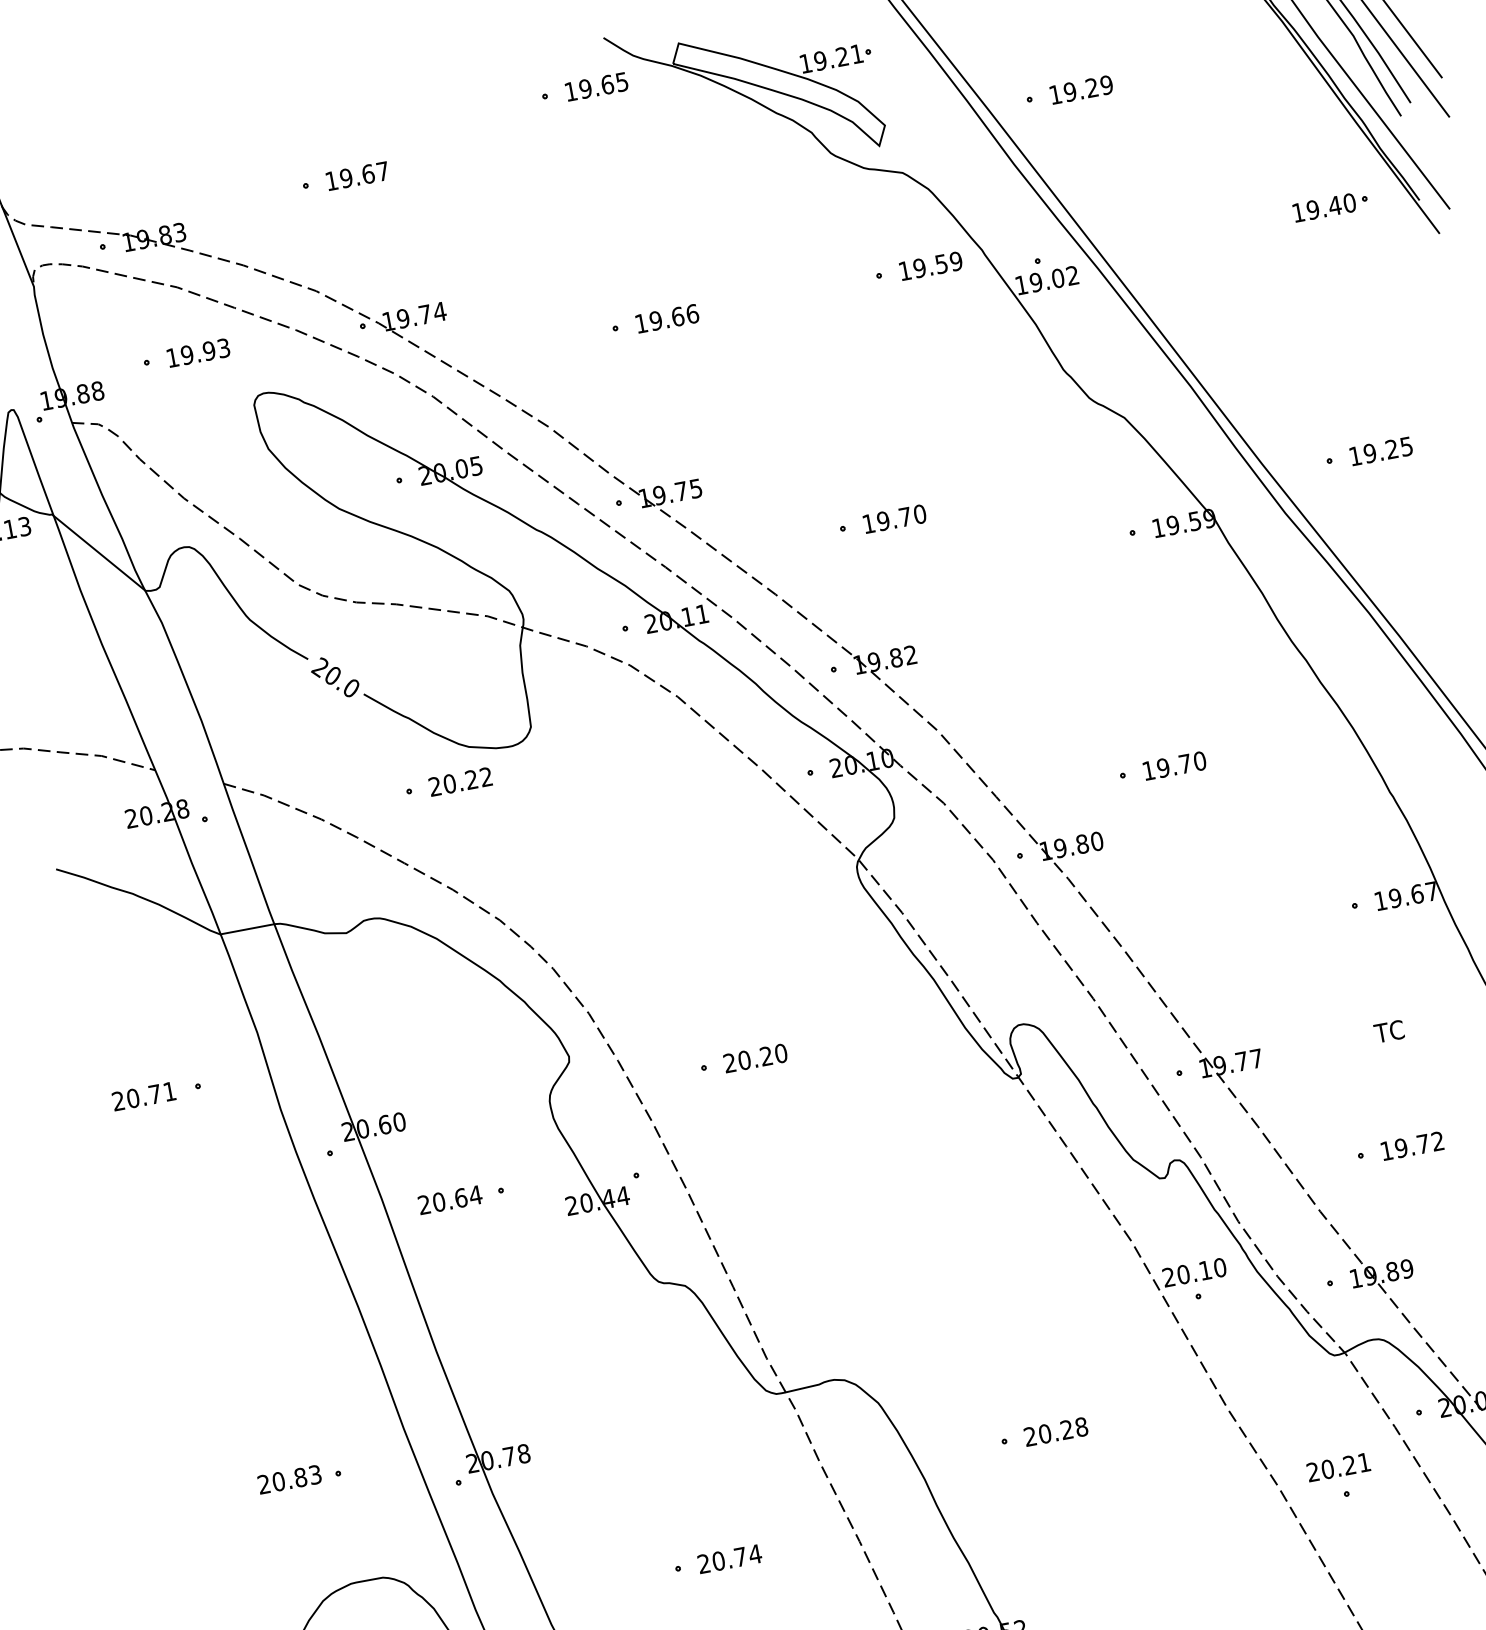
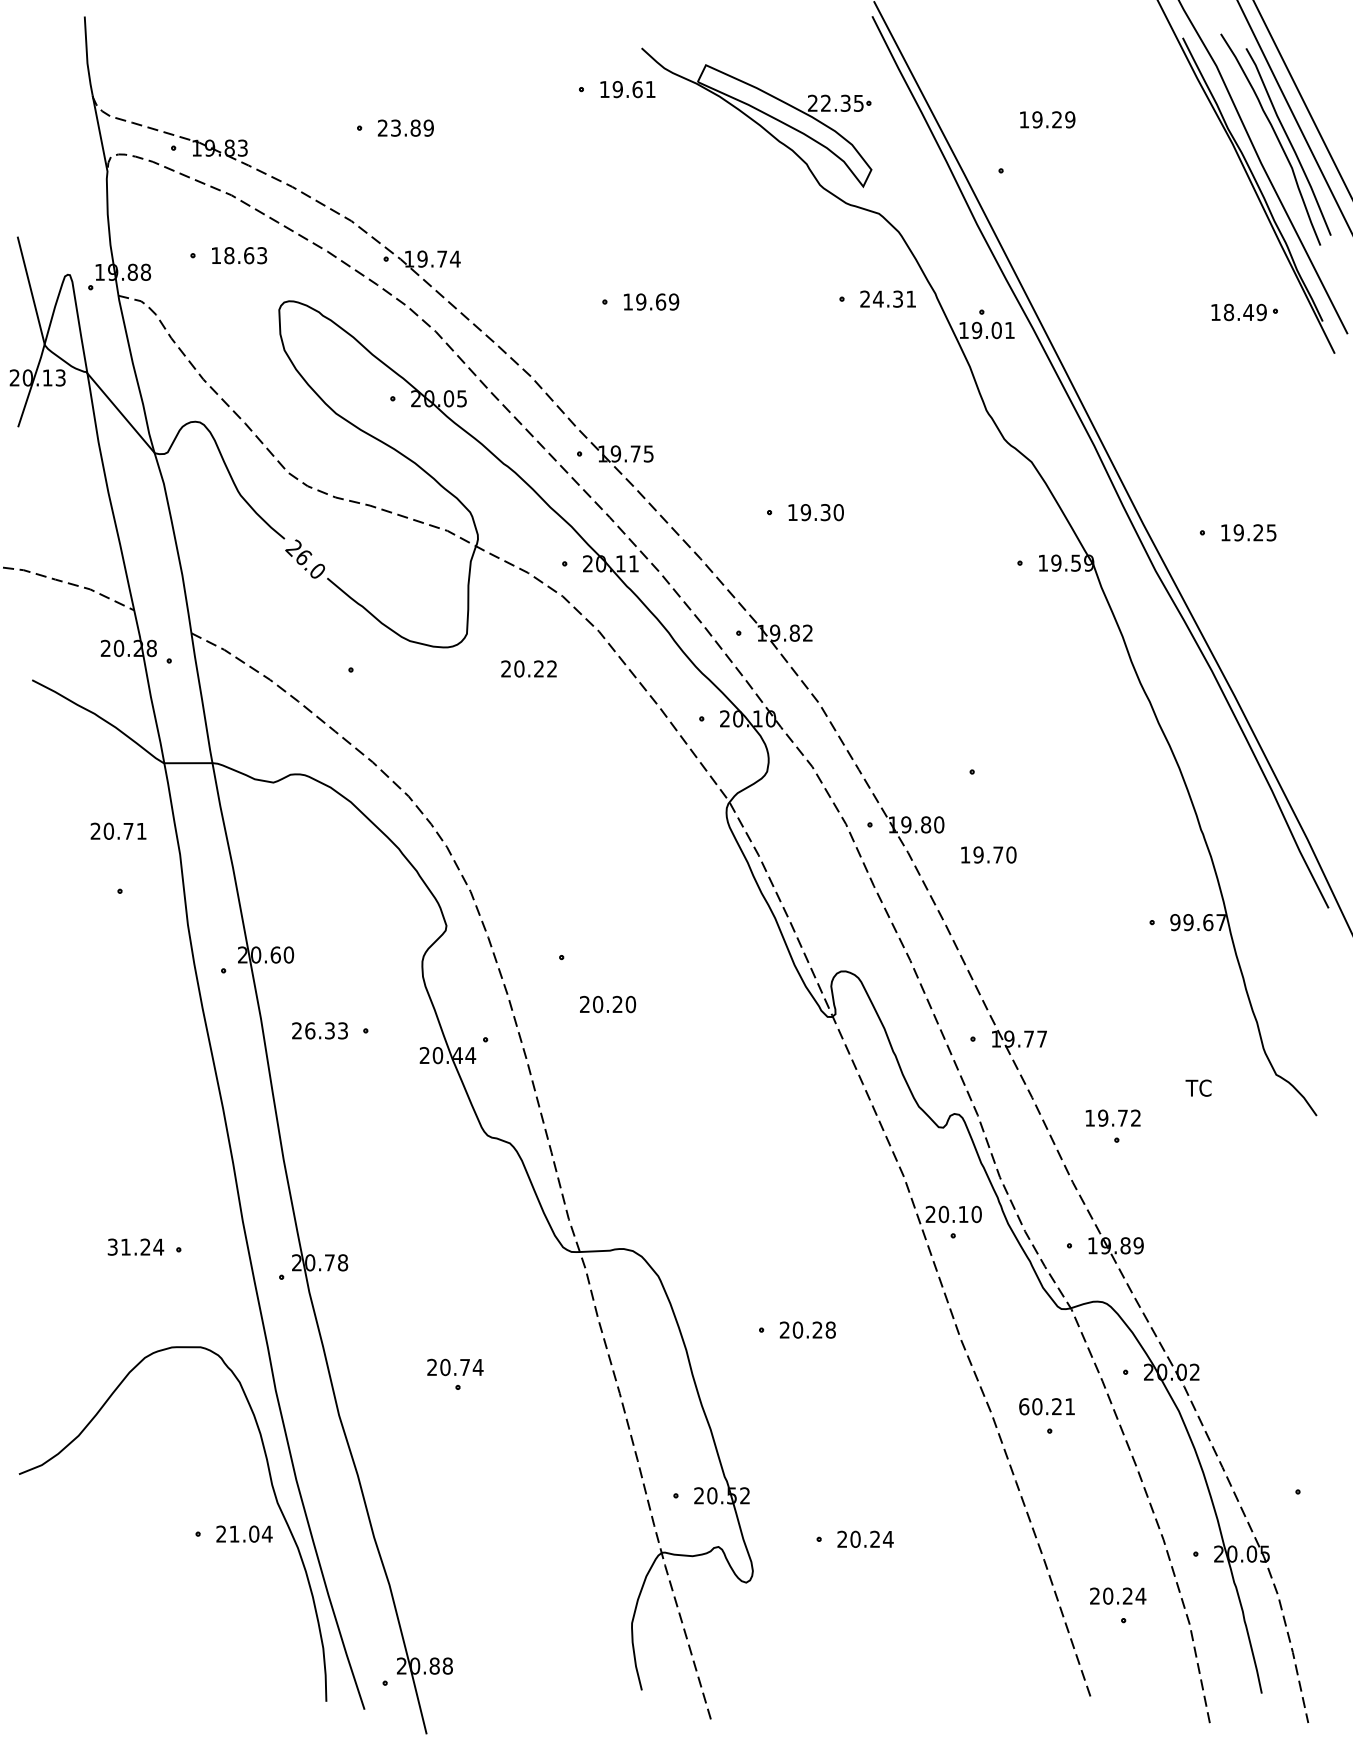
text: (830, 57) -> (835, 102), 19.21 -> 22.35
text: (621, 82) -> (650, 89), 19.65 -> 19.61
text: (1081, 89) -> (1047, 119), moved
text: (356, 175) -> (405, 127), 19.67 -> 23.89
text: (1330, 206) -> (1244, 312), 19.40 -> 18.49
text: (930, 265) -> (888, 298), 19.59 -> 24.31
text: (1072, 274) -> (1009, 329), 19.02 -> 19.01
text: (692, 313) -> (674, 301), 19.66 -> 19.69
text: (198, 352) -> (239, 255), 19.93 -> 18.63
text: (905, 516) -> (825, 512), 19.70 -> 19.30
text: (333, 675) -> (304, 557), 20.0 -> 26.0
text: (1174, 765) -> (988, 854), moved
text: (459, 781) -> (528, 668), moved
text: (1380, 900) -> (1175, 922), 19.67 -> 99.67
text: (1388, 1030) -> (1198, 1087), moved
text: (756, 1058) -> (608, 1004), moved
text: (143, 1095) -> (118, 830), moved
text: (1411, 1145) -> (1112, 1117), moved
text: (457, 1198) -> (326, 1030), 20.64 -> 26.33
text: (1313, 1471) -> (1024, 1406), 20.21 -> 60.21
text: (289, 1478) -> (135, 1246), 20.83 -> 31.24
text: (729, 1559) -> (455, 1367), moved

